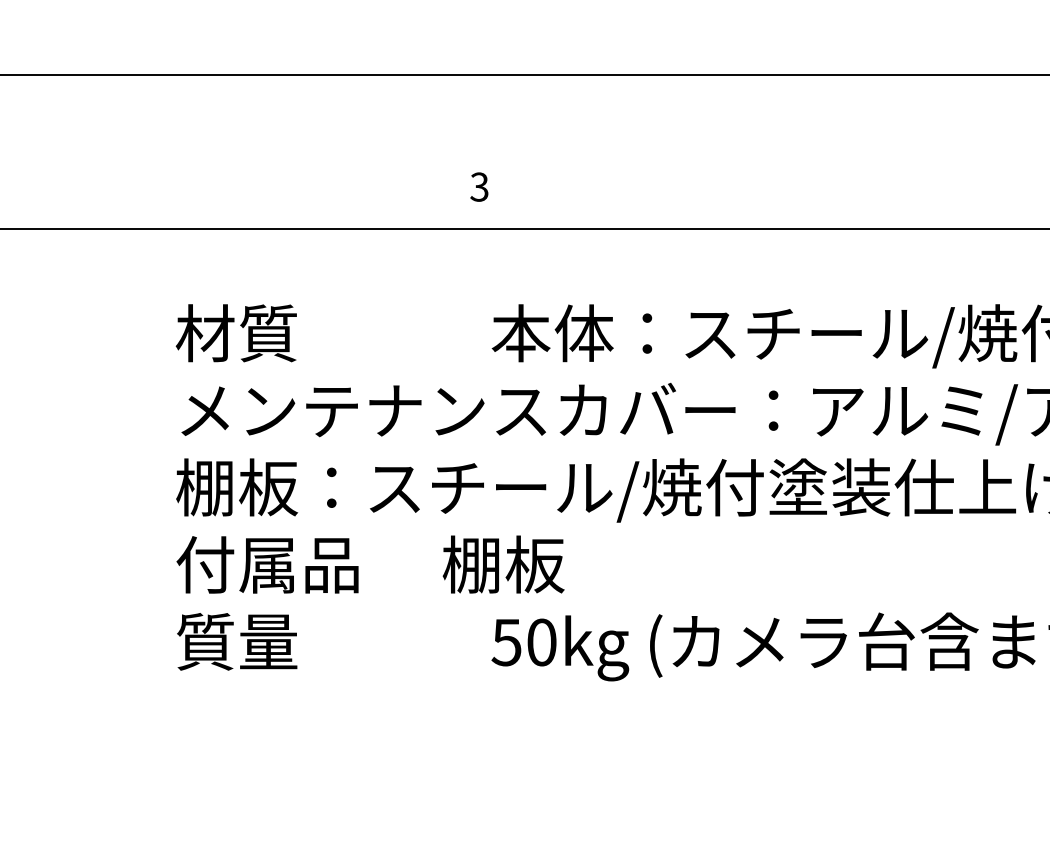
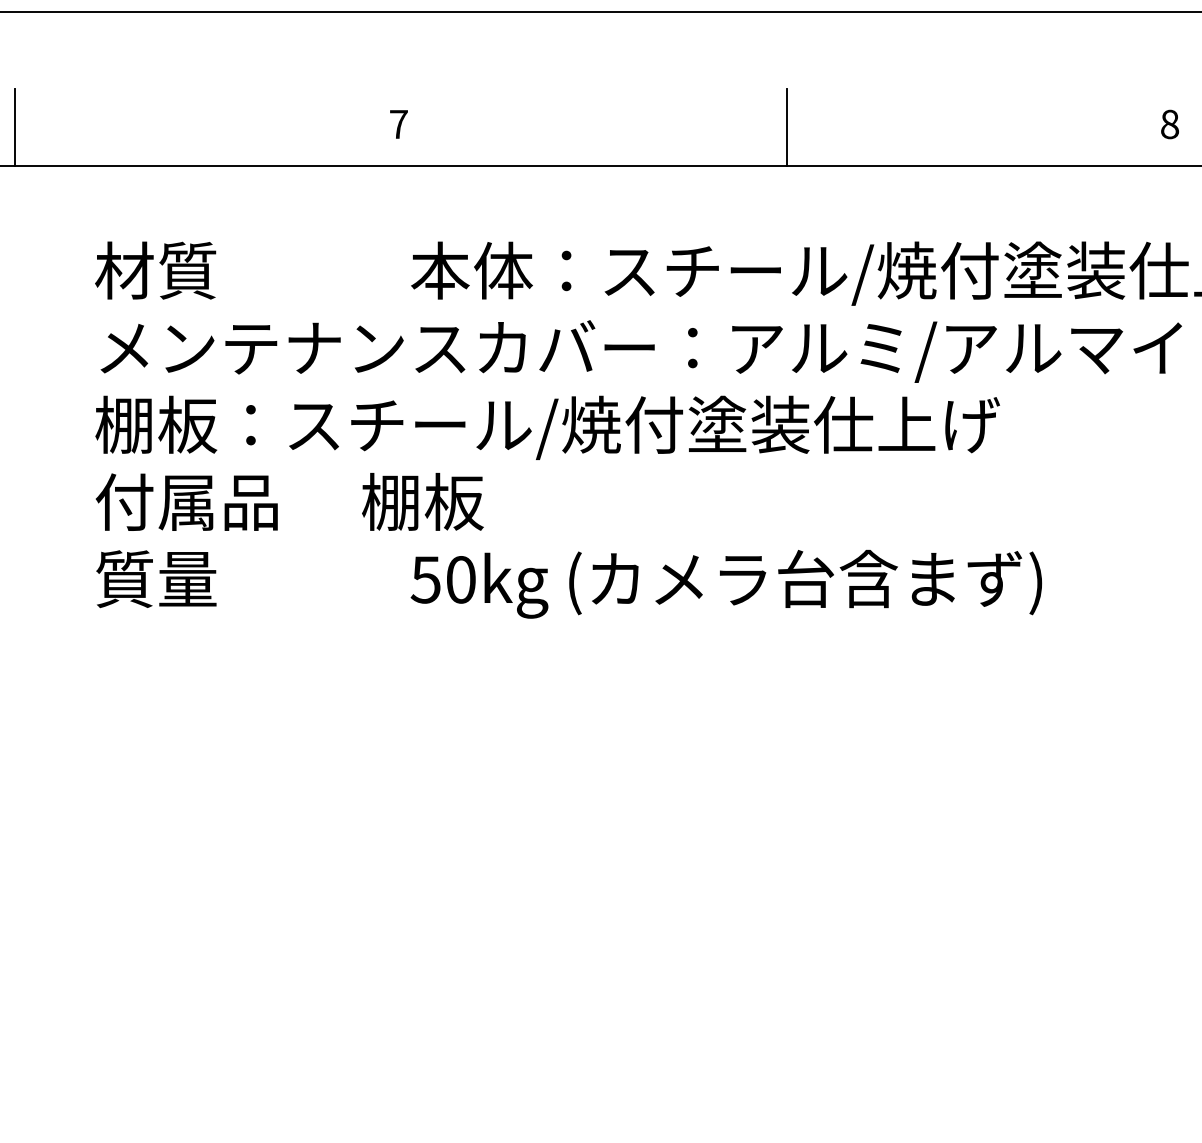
text: (479, 187) -> (398, 124), 3 -> 7
line: (96, 190) -> (15, 127), added
line: (867, 190) -> (786, 127), added

